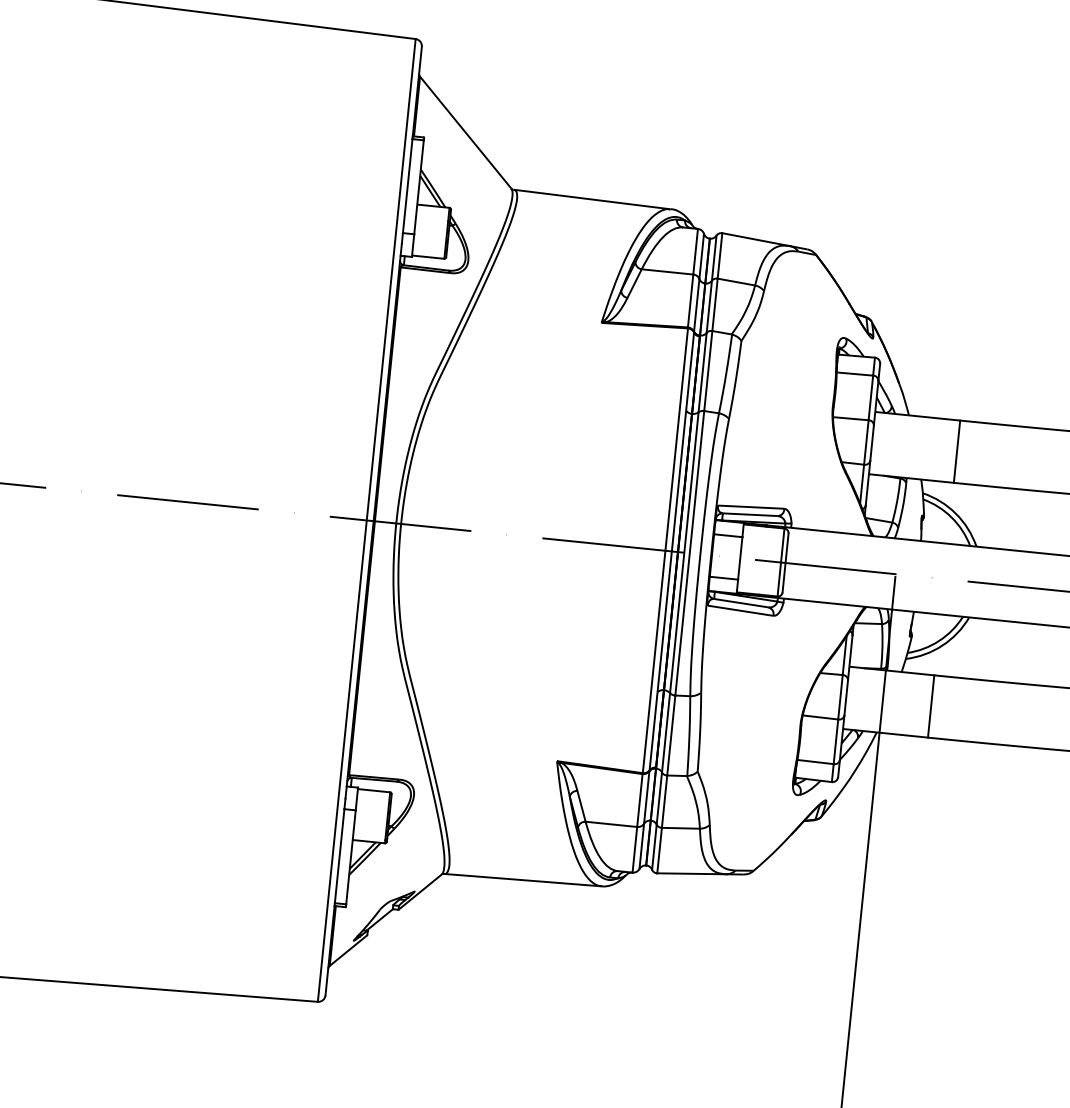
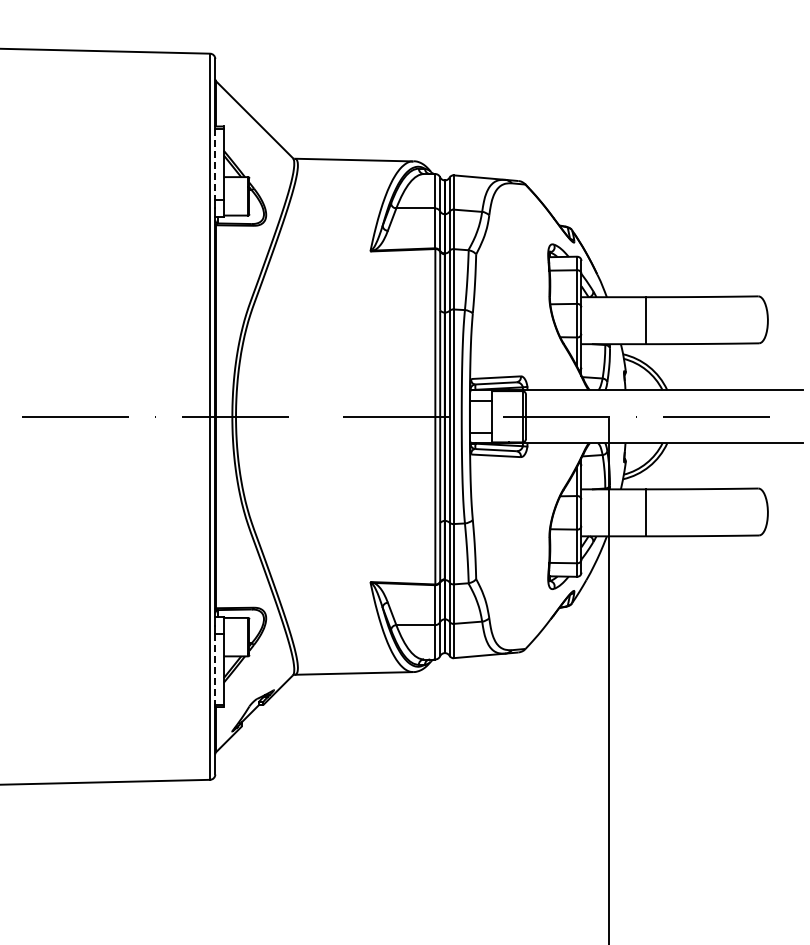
line: (407, 186) -> (215, 164), solid -> dashed
line: (339, 856) -> (215, 669), solid -> dashed

